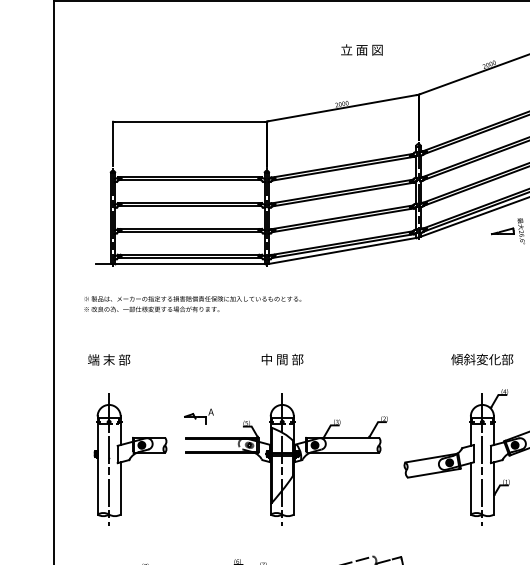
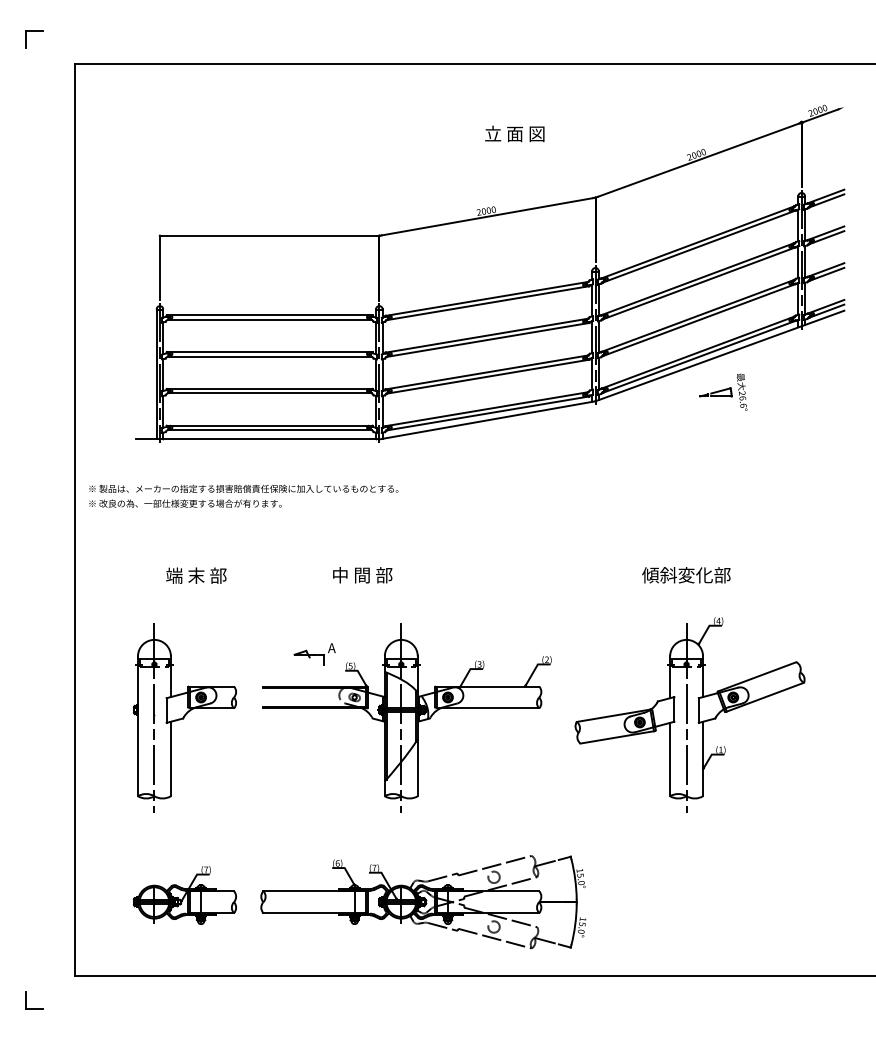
text: (192, 303) -> (243, 495), moved
text: (109, 359) -> (196, 575), moved
text: (282, 359) -> (362, 575), moved
part: (198, 416) -> (314, 654), moved

